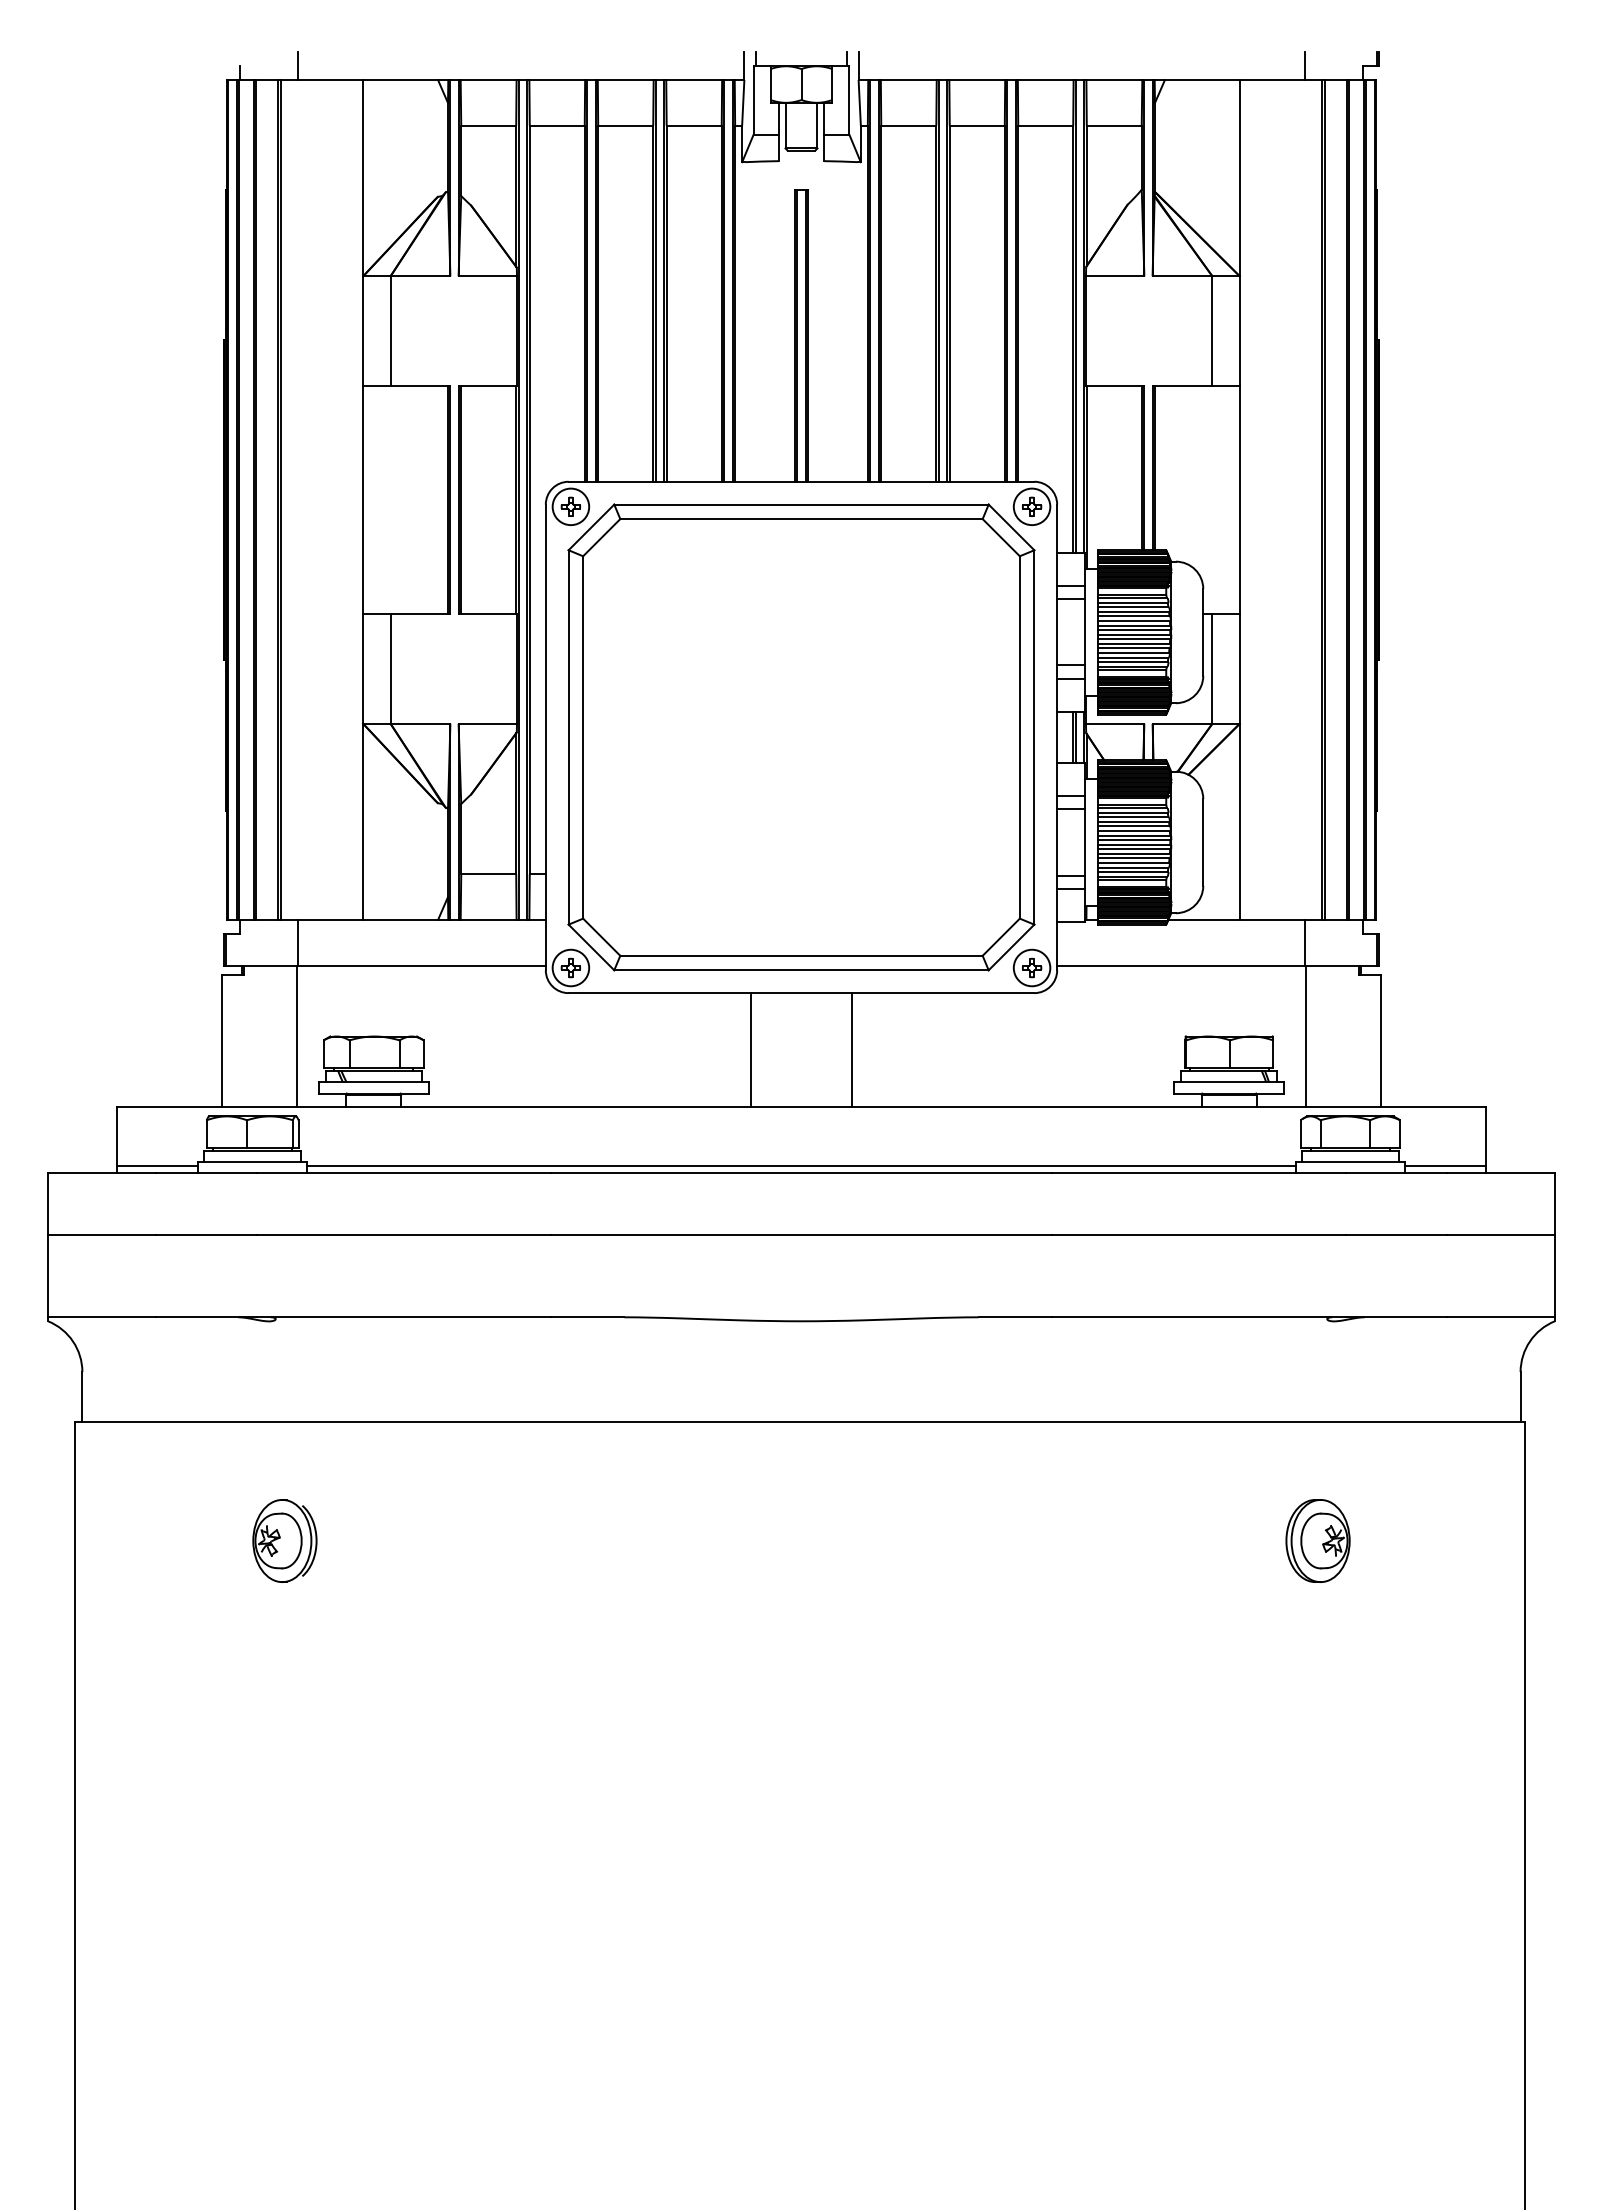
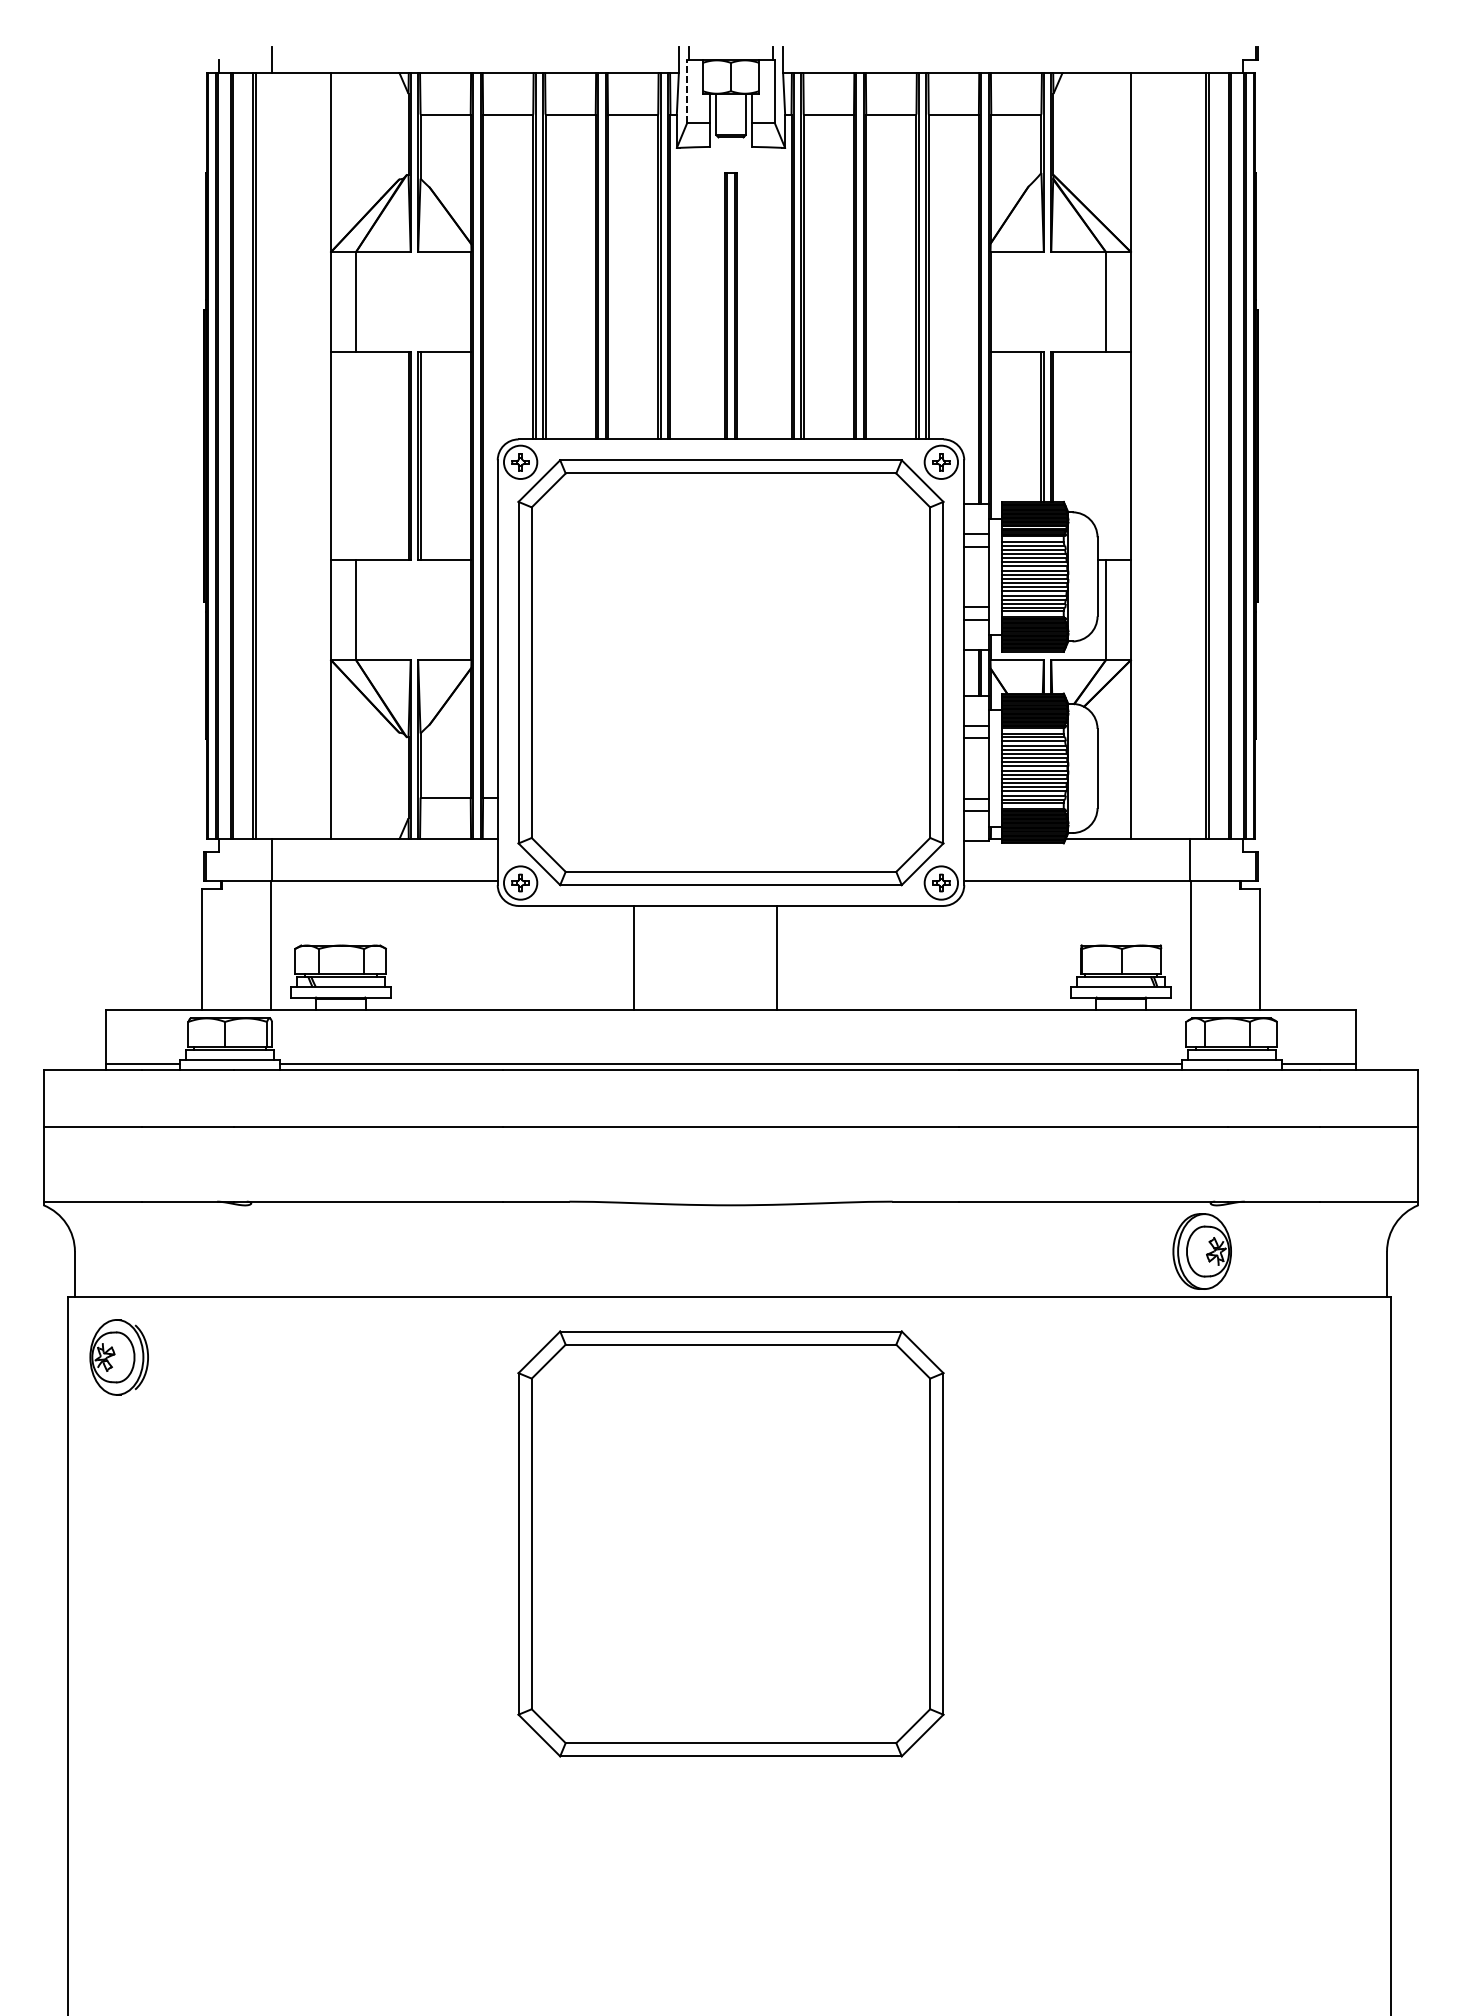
line: (1305, 65) -> (1190, 59), removed
line: (753, 100) -> (687, 91), solid -> dashed
line: (751, 1049) -> (634, 957), moved
part: (284, 1540) -> (118, 1356), moved
part: (1317, 1540) -> (1201, 1251), moved
part: (801, 1692) -> (731, 1543), added

